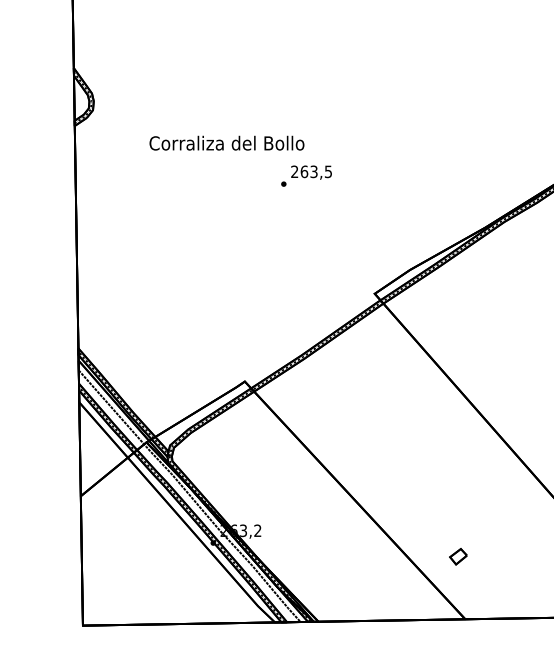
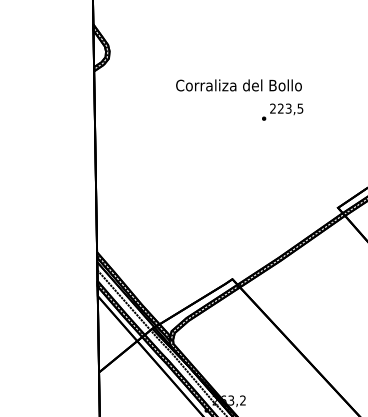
text: (226, 142) -> (238, 84), moved
text: (304, 171) -> (280, 108), 263,5 -> 223,5

